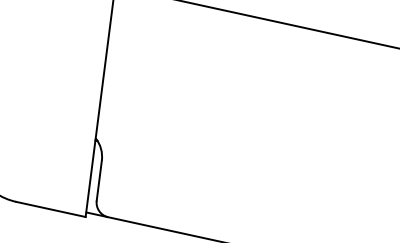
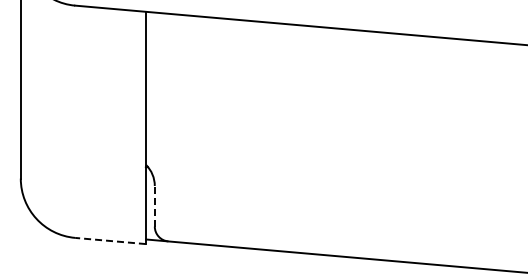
line: (99, 179) -> (154, 205), solid -> dashed
line: (50, 208) -> (110, 240), solid -> dashed

